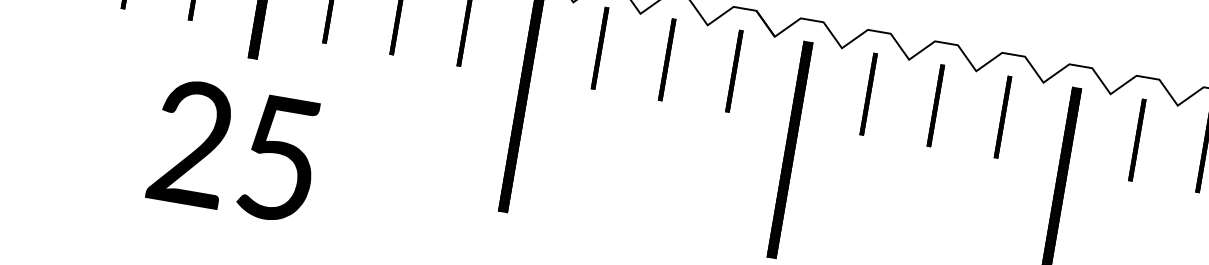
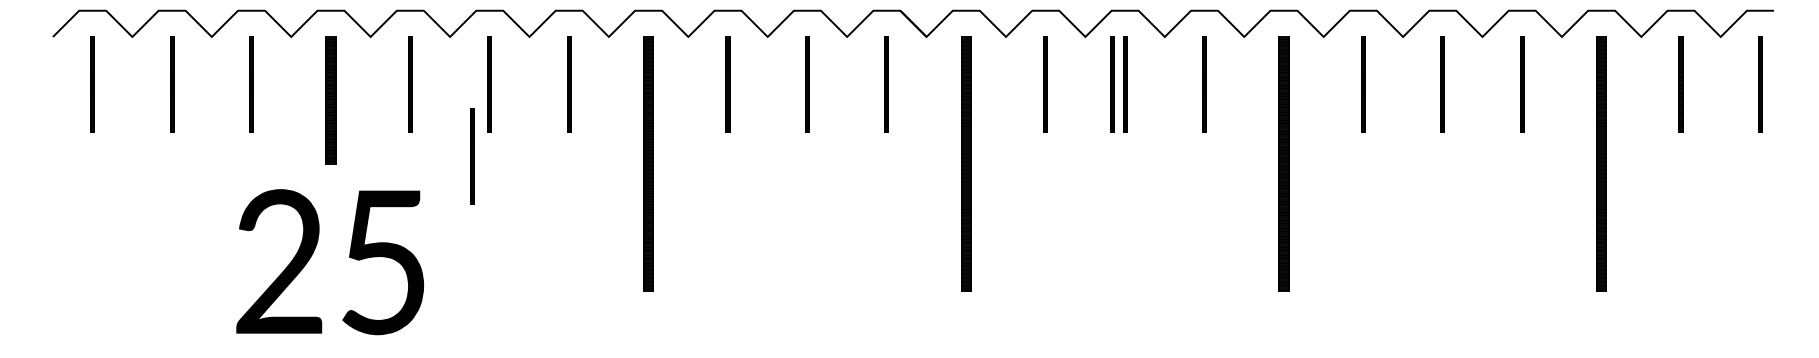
line: (373, 72) -> (472, 156), added
line: (925, 103) -> (1112, 84), added
text: (234, 151) -> (330, 262), moved

